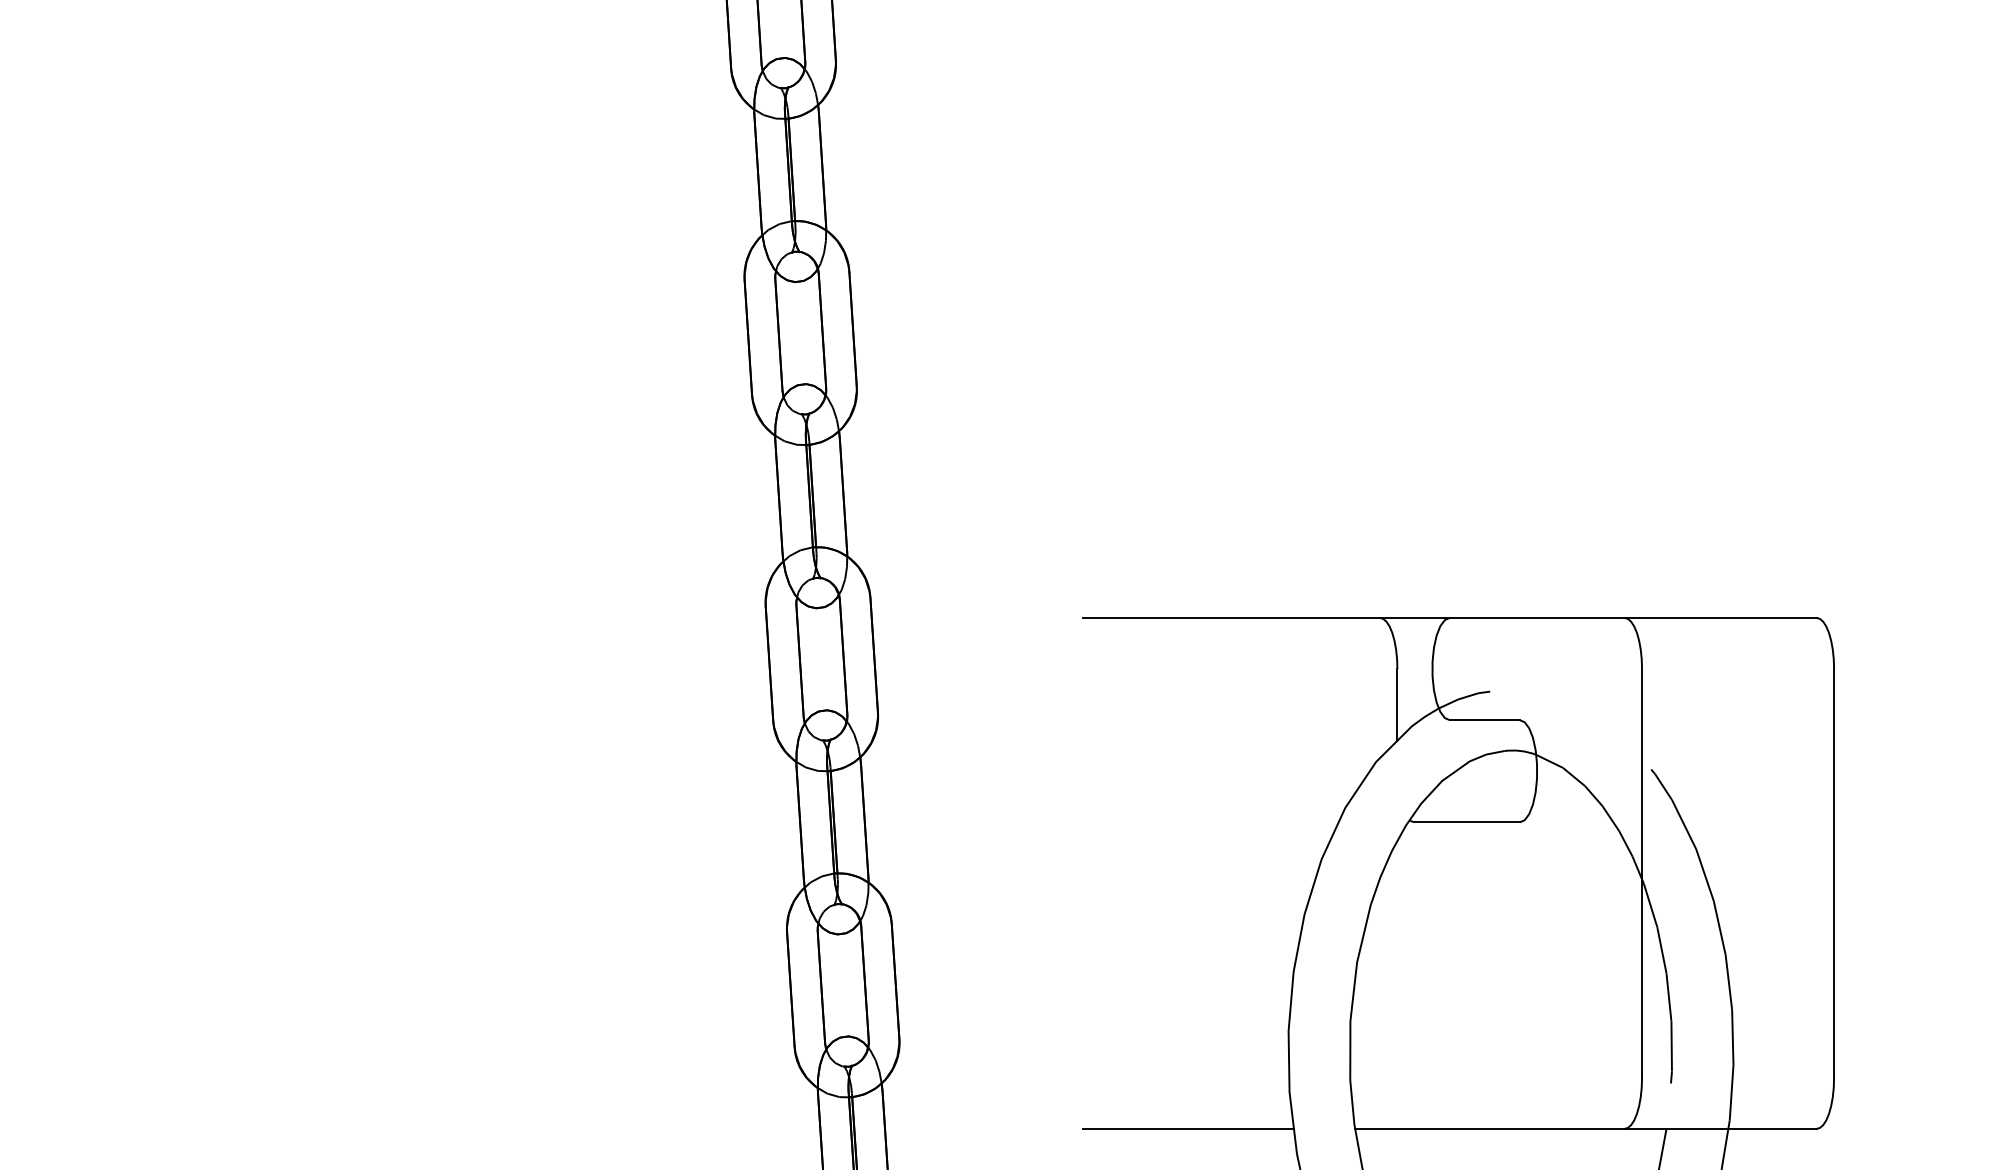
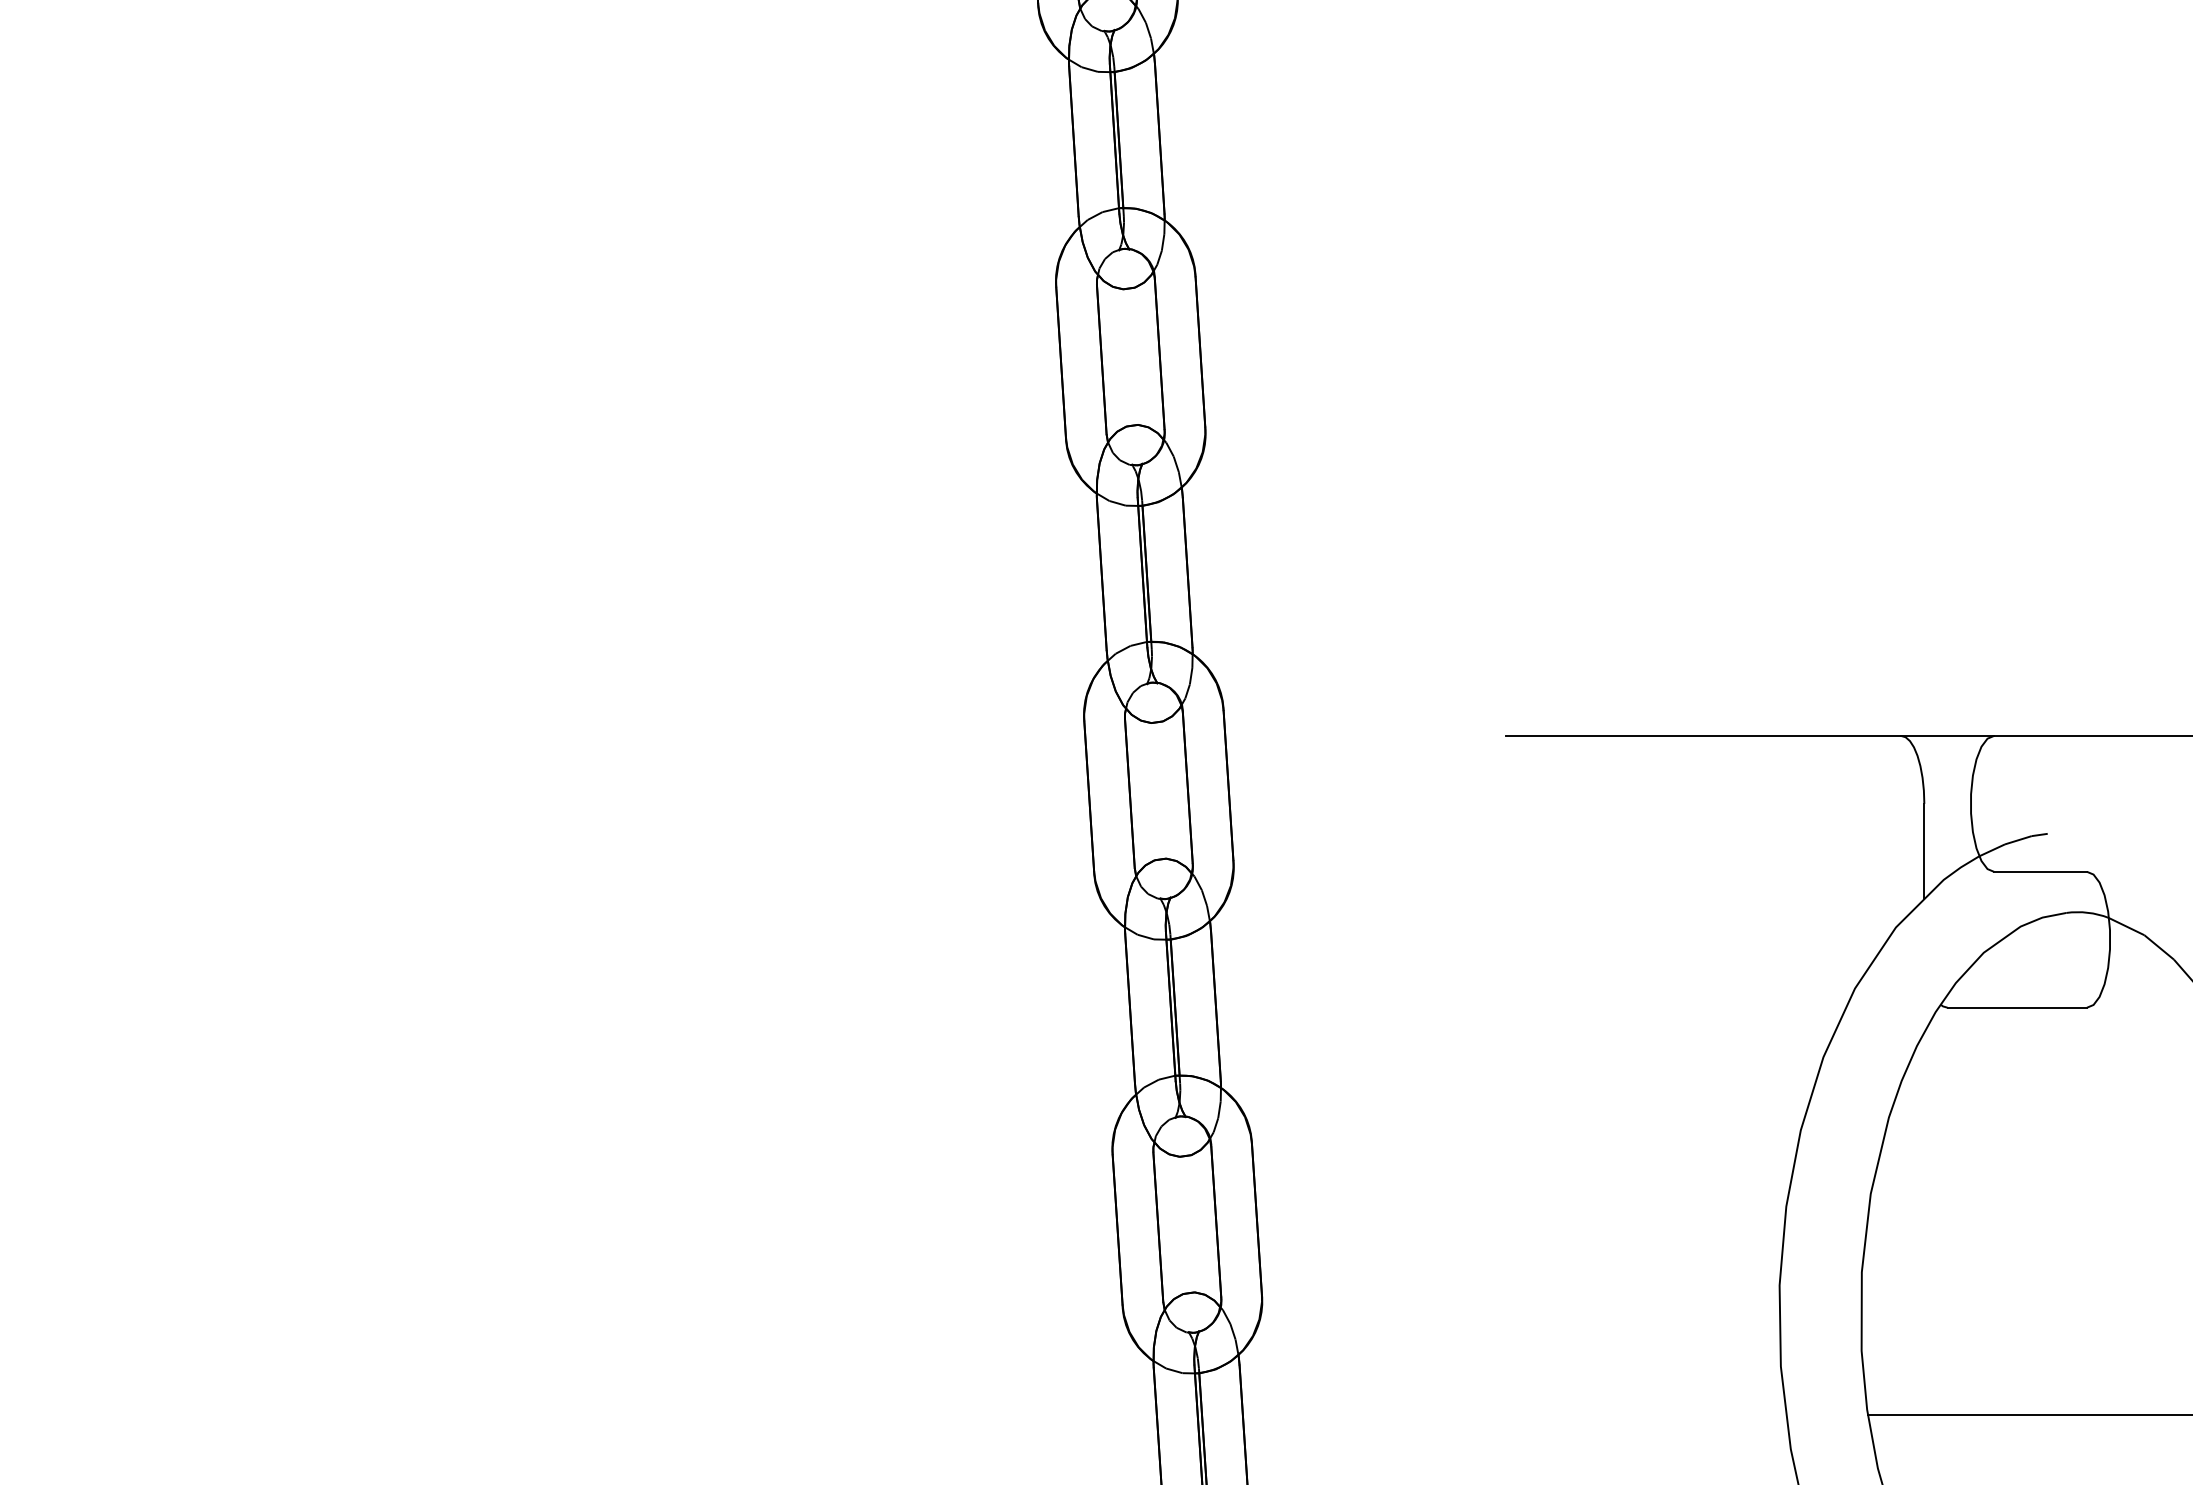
line: (1188, 1128) -> (1646, 1414), removed

